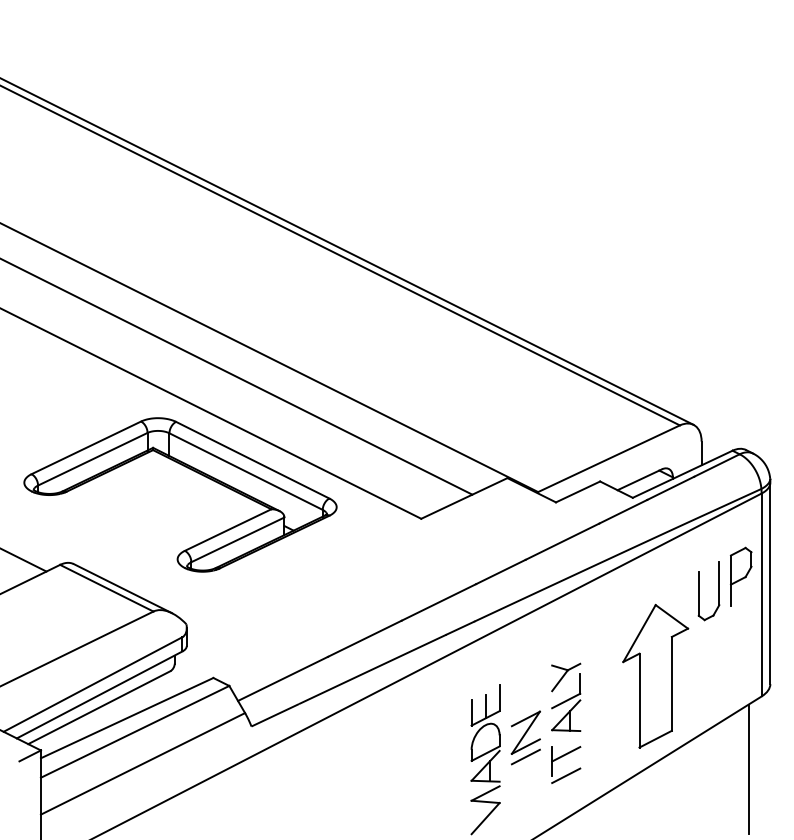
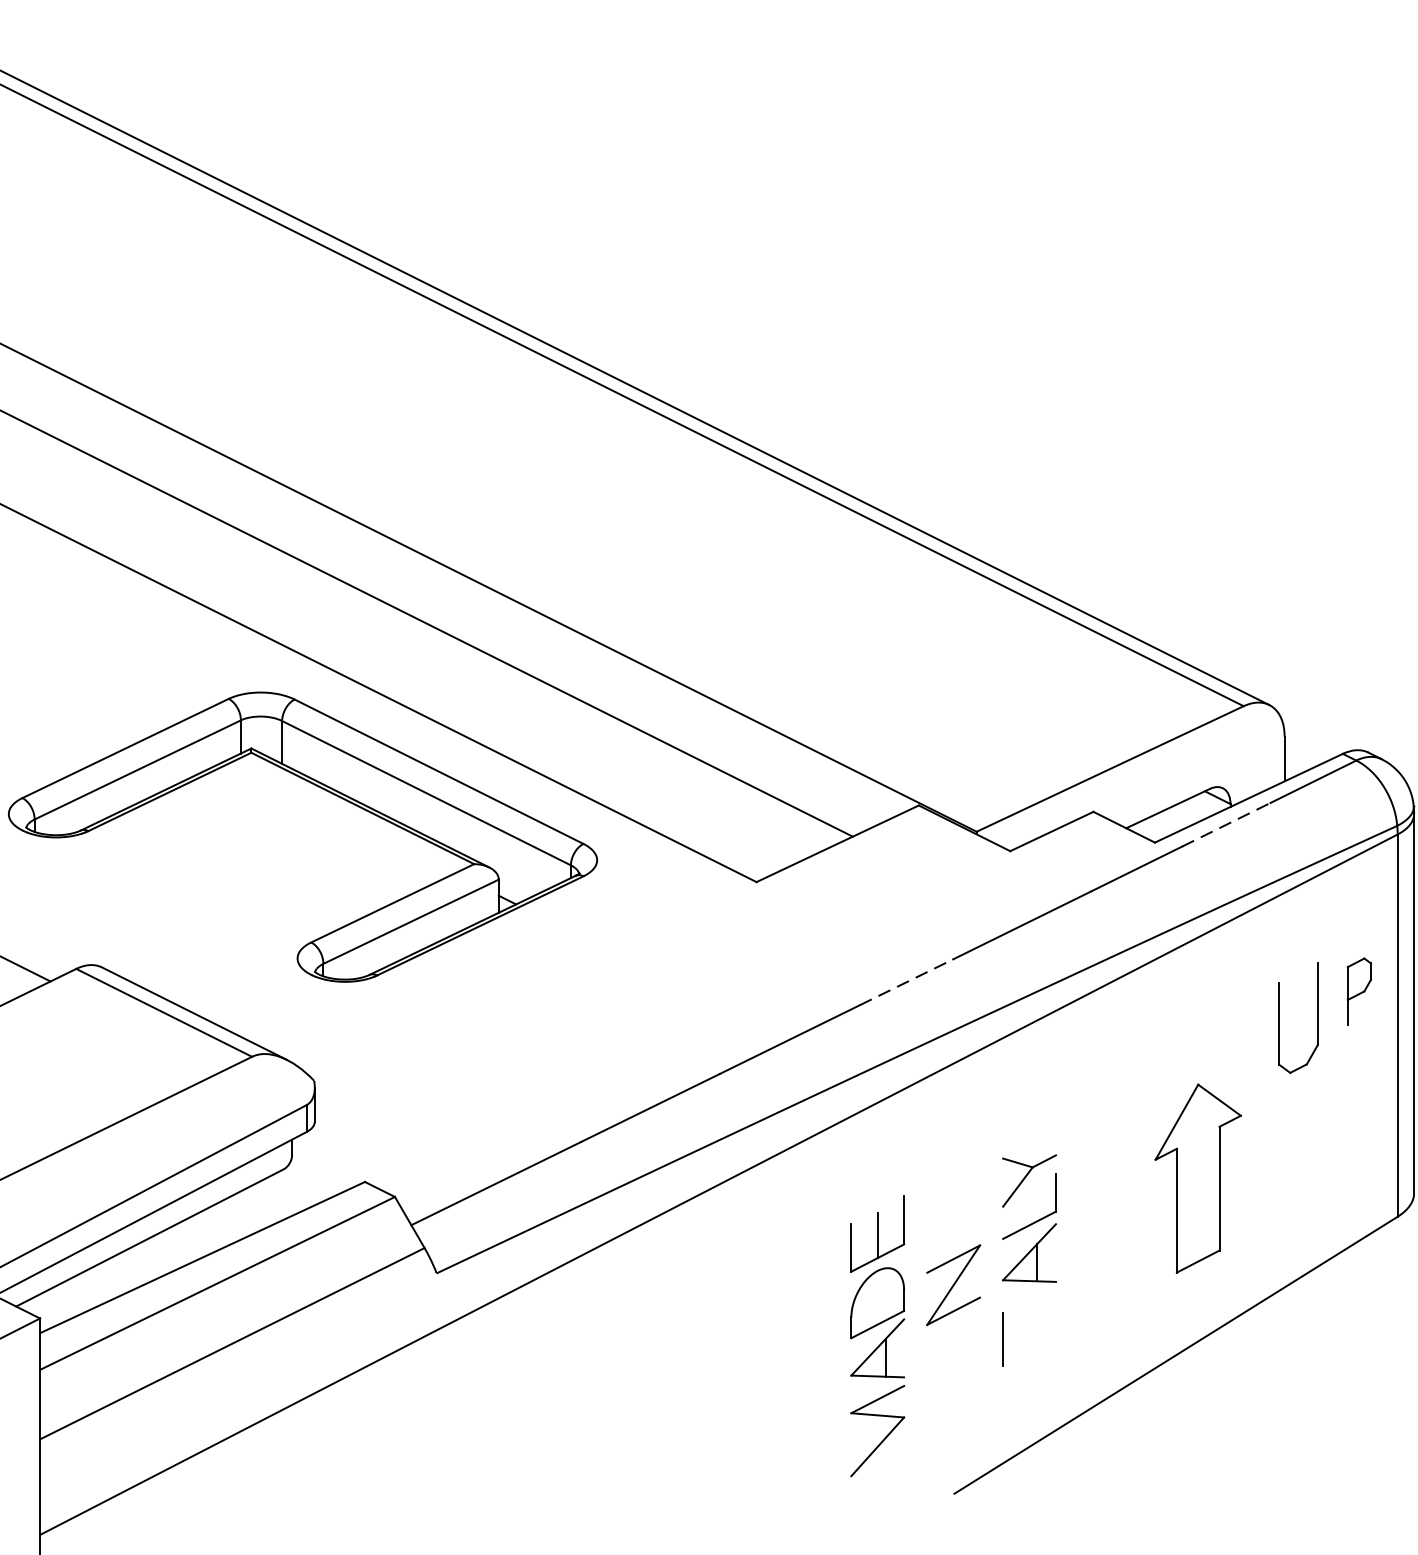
line: (671, 488) -> (1227, 825), solid -> dashed
line: (500, 571) -> (905, 981), solid -> dashed
part: (741, 576) -> (1359, 990), size x0.6
part: (655, 675) -> (1197, 1177), size x0.7
line: (566, 754) -> (1030, 1326), removed
line: (525, 756) -> (952, 1329), removed
line: (748, 769) -> (1372, 1354), removed
line: (566, 775) -> (1030, 1365), removed

